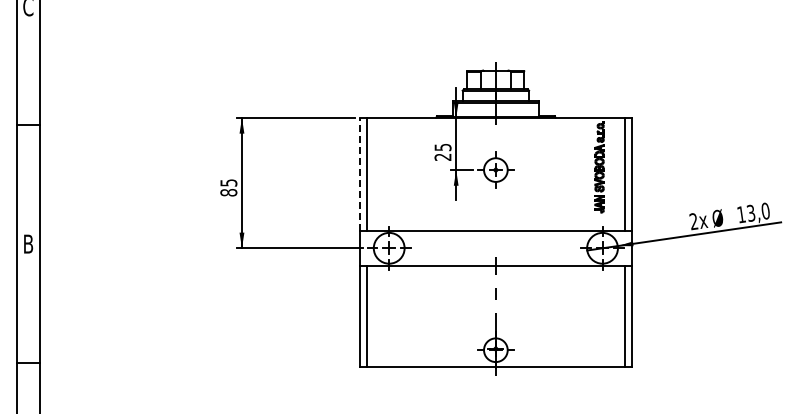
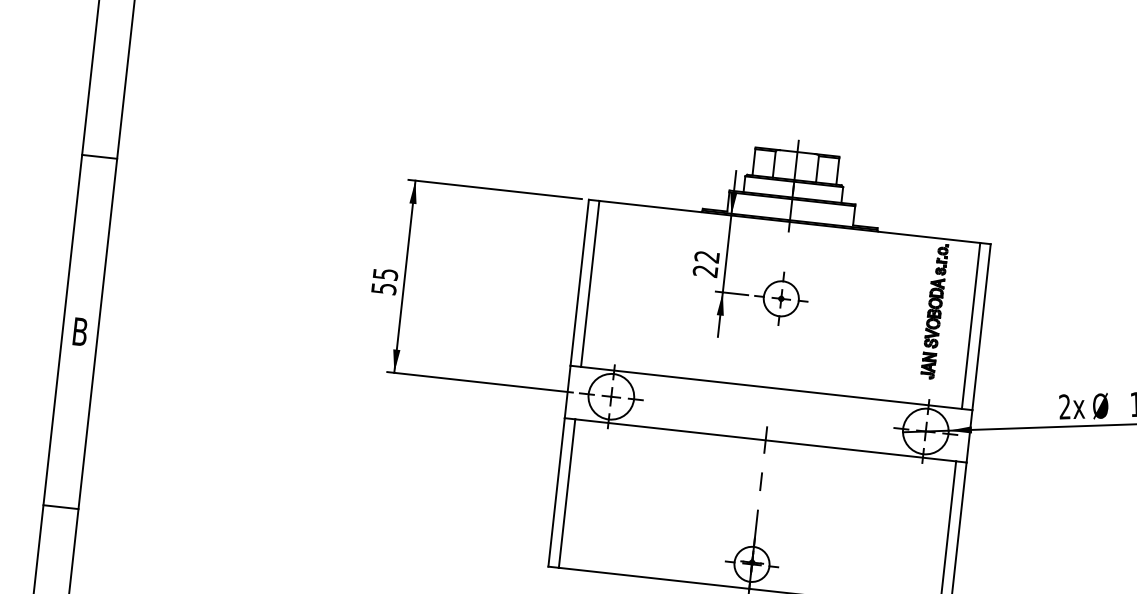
text: (442, 147) -> (706, 256), 25 -> 22
line: (359, 173) -> (579, 281), dashed -> solid
text: (228, 192) -> (383, 288), 85 -> 55

